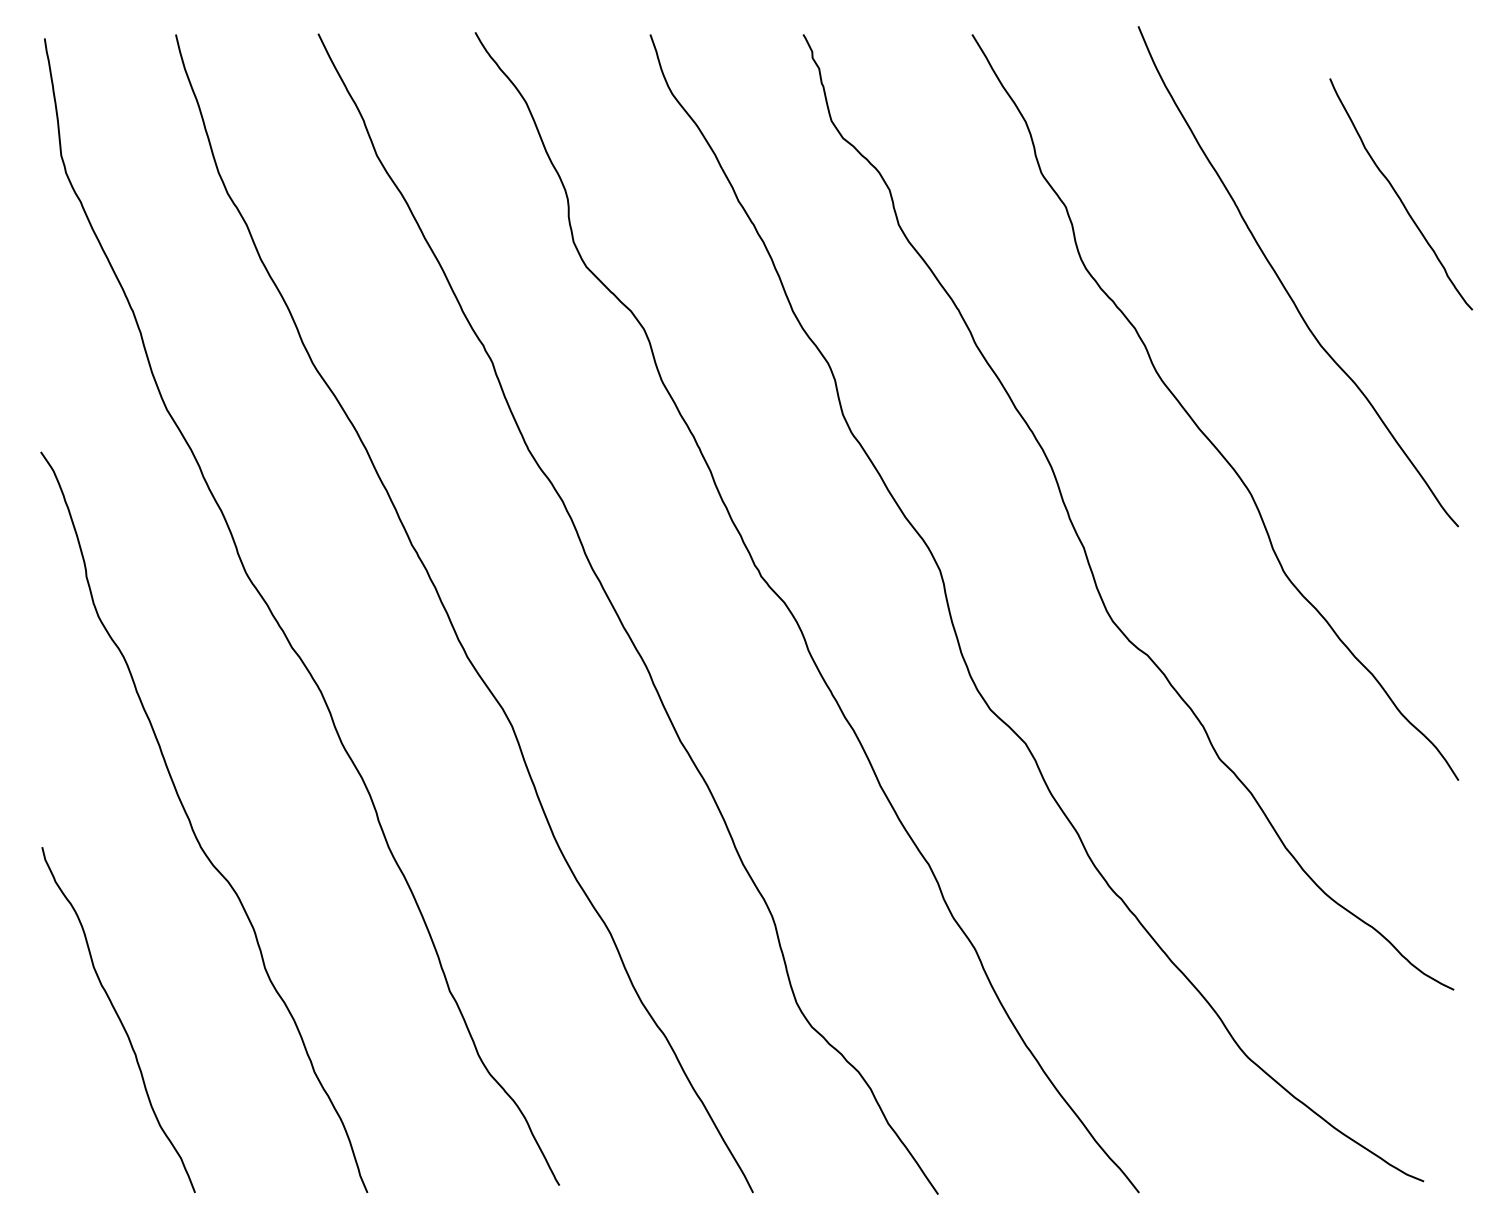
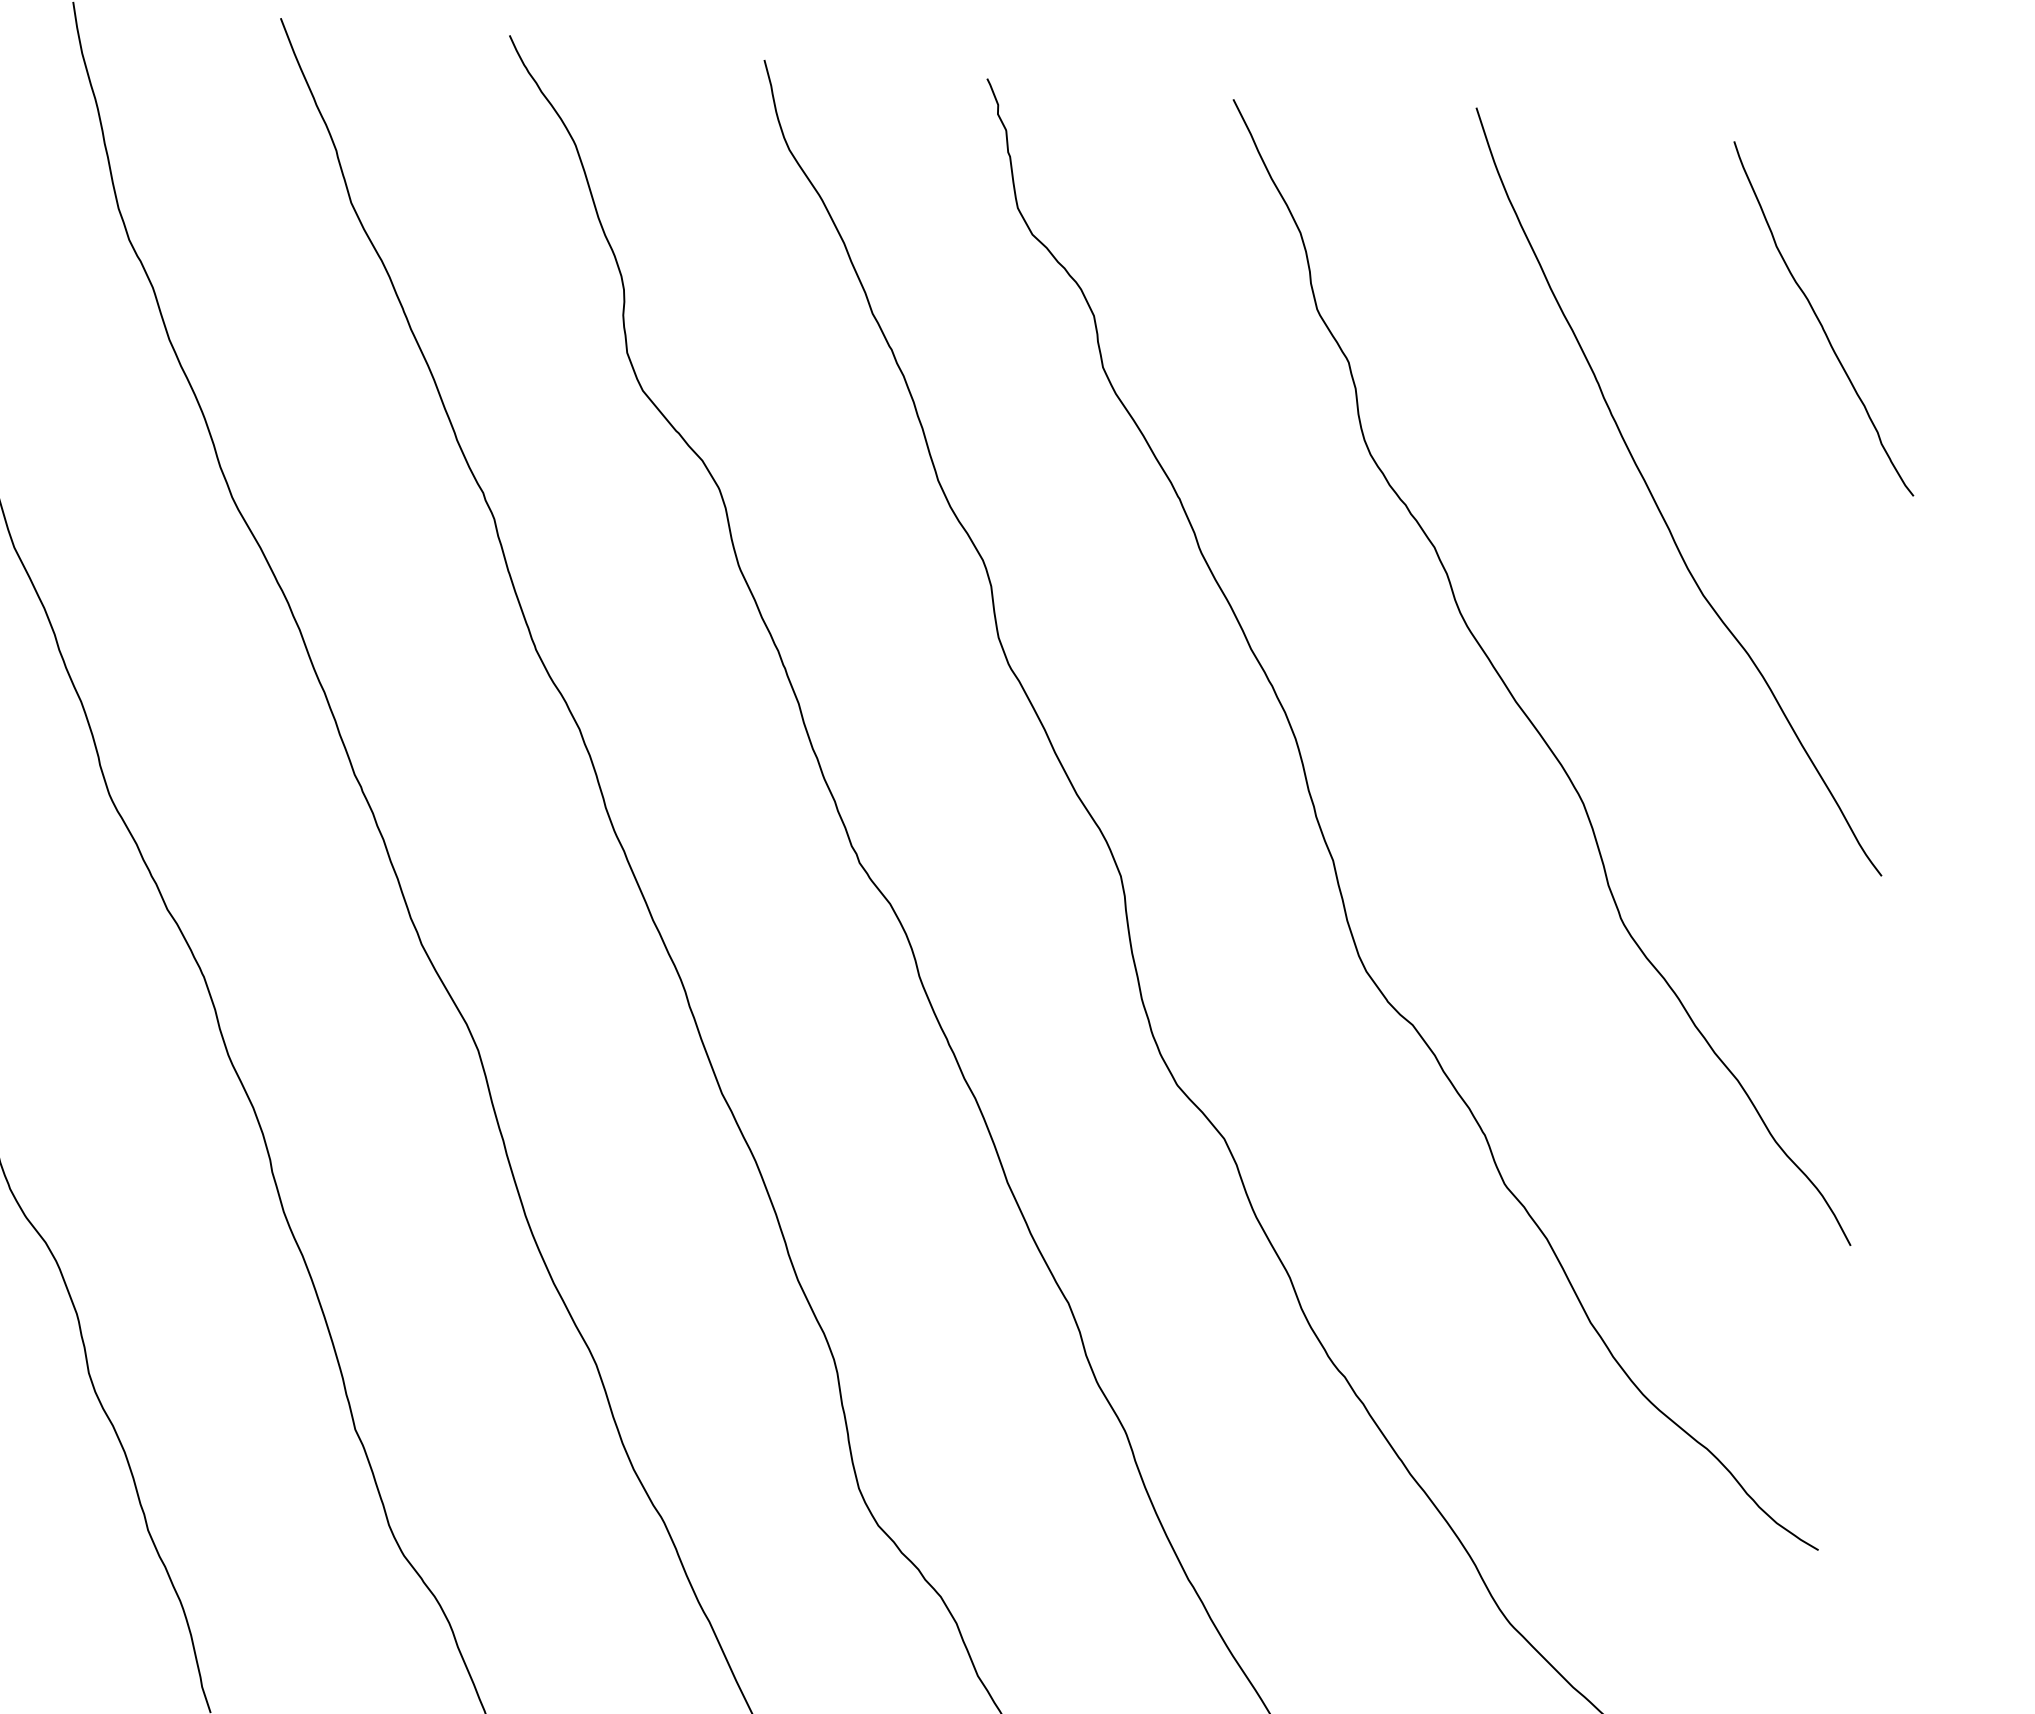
curve: (1399, 196) -> (1821, 321), moved

